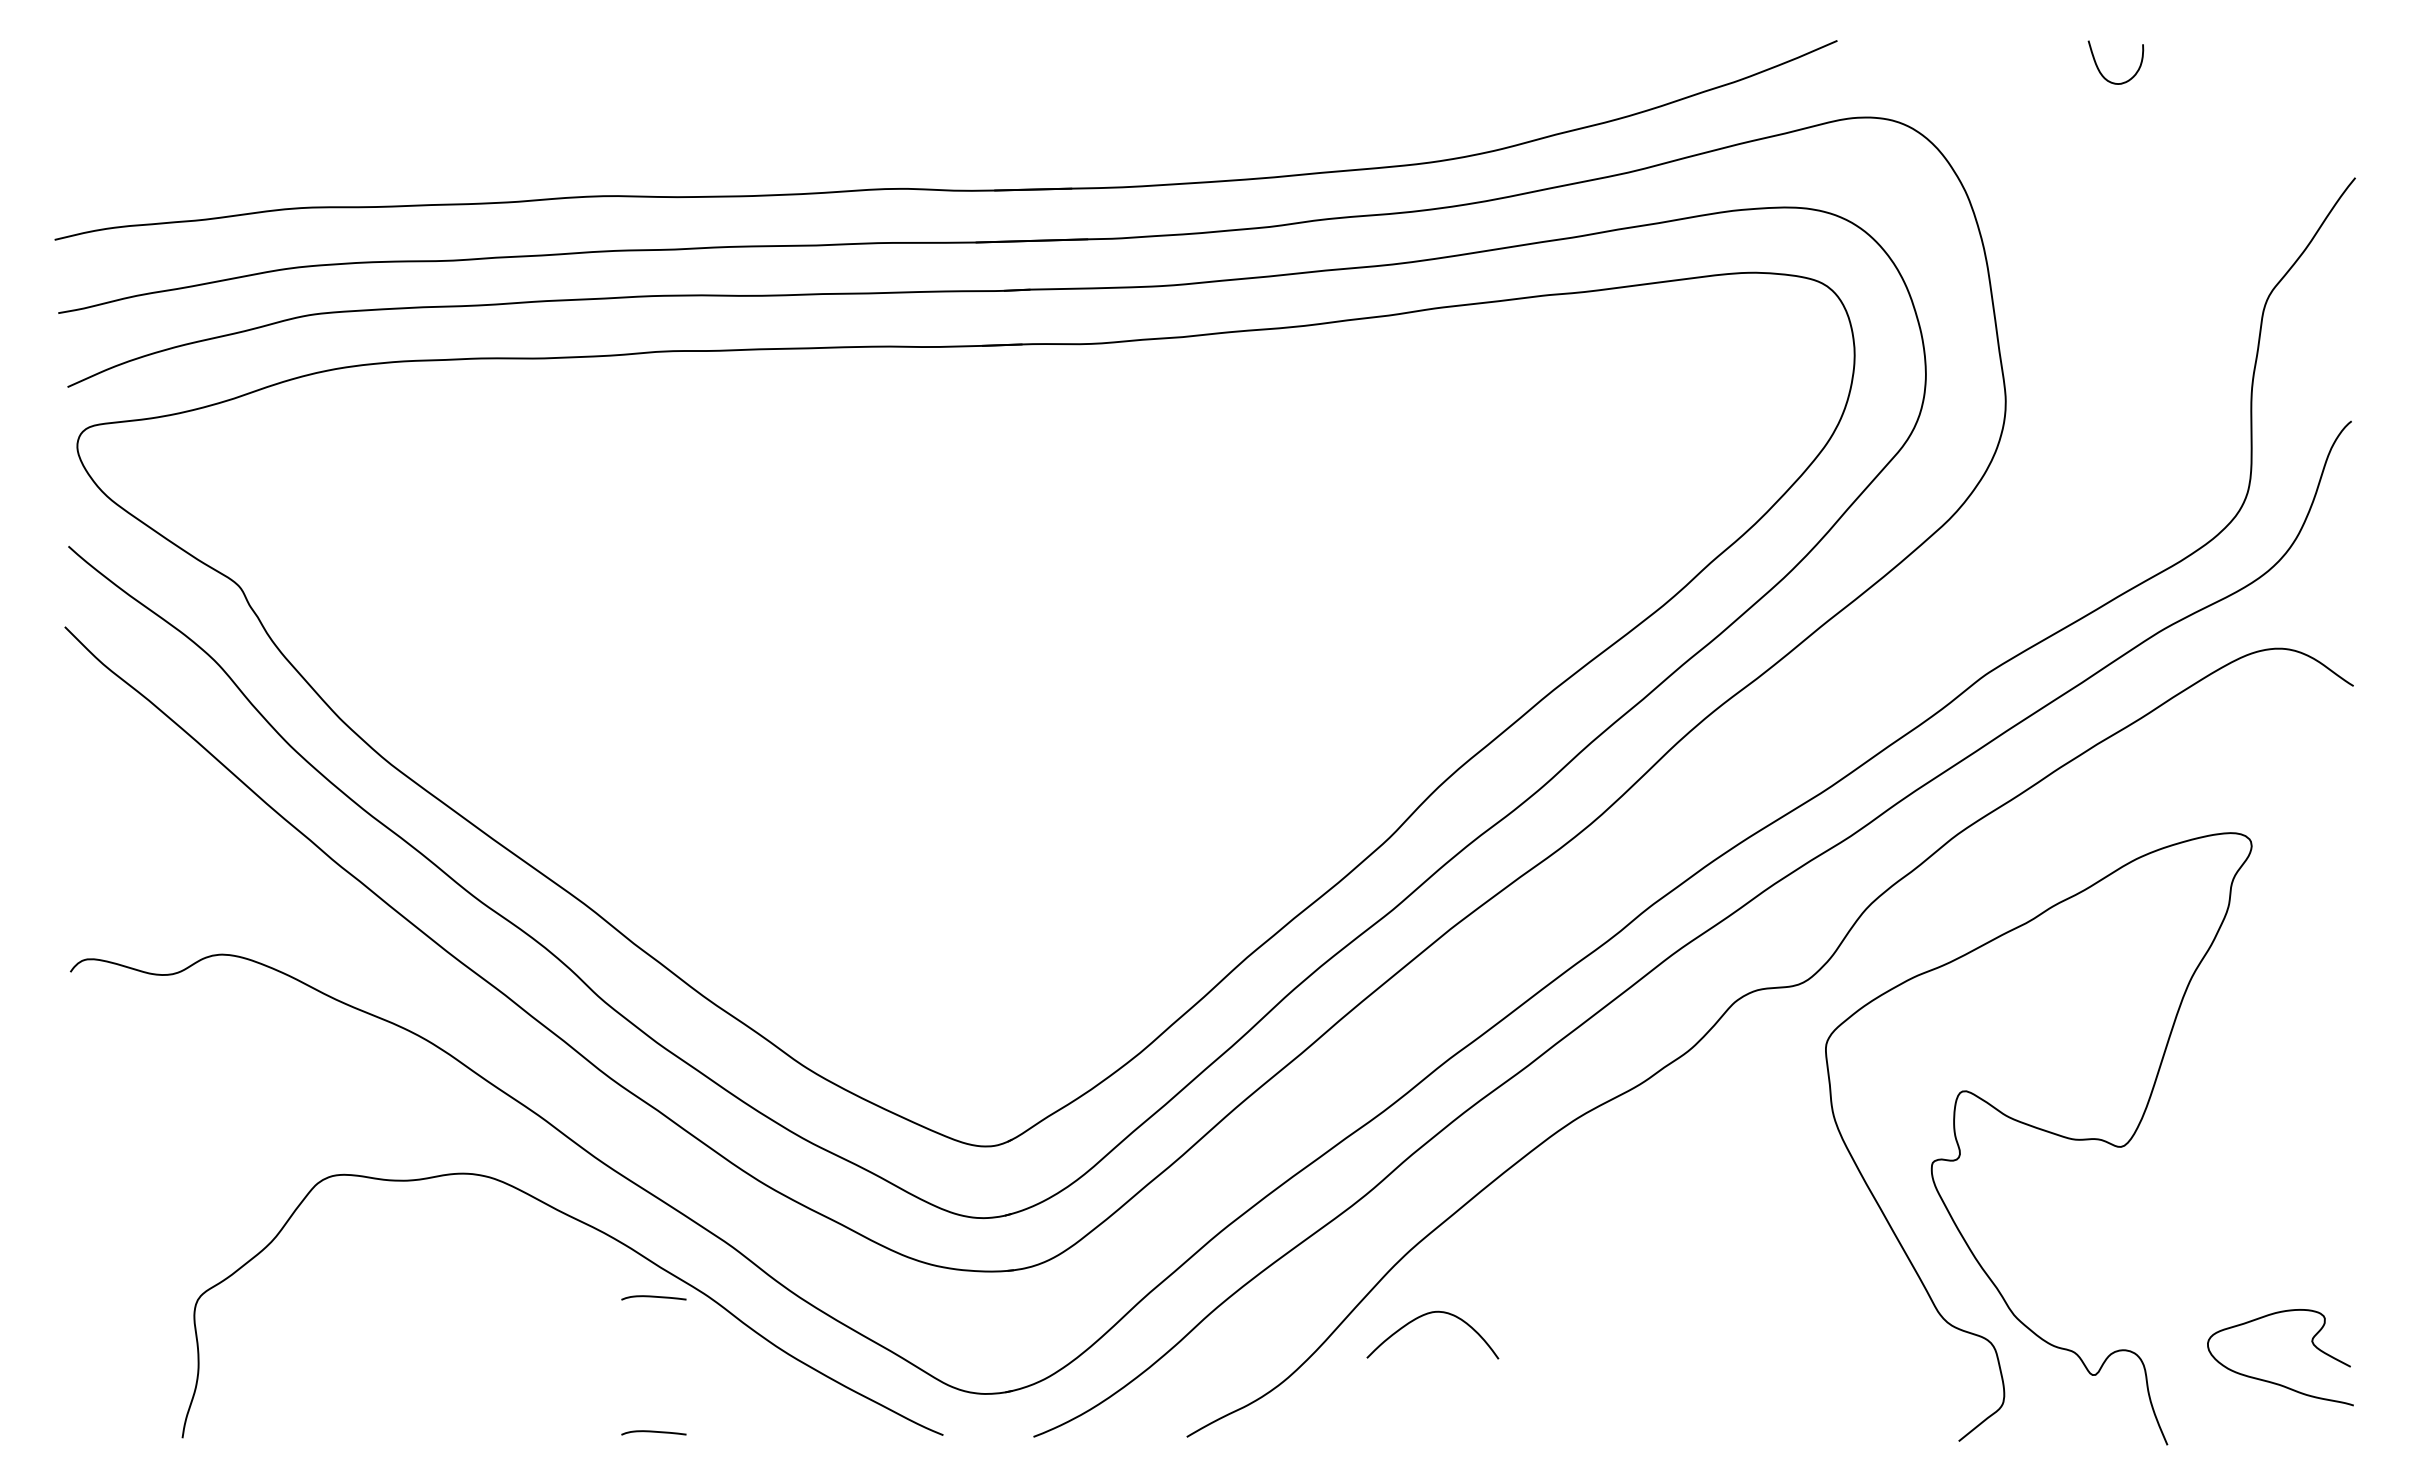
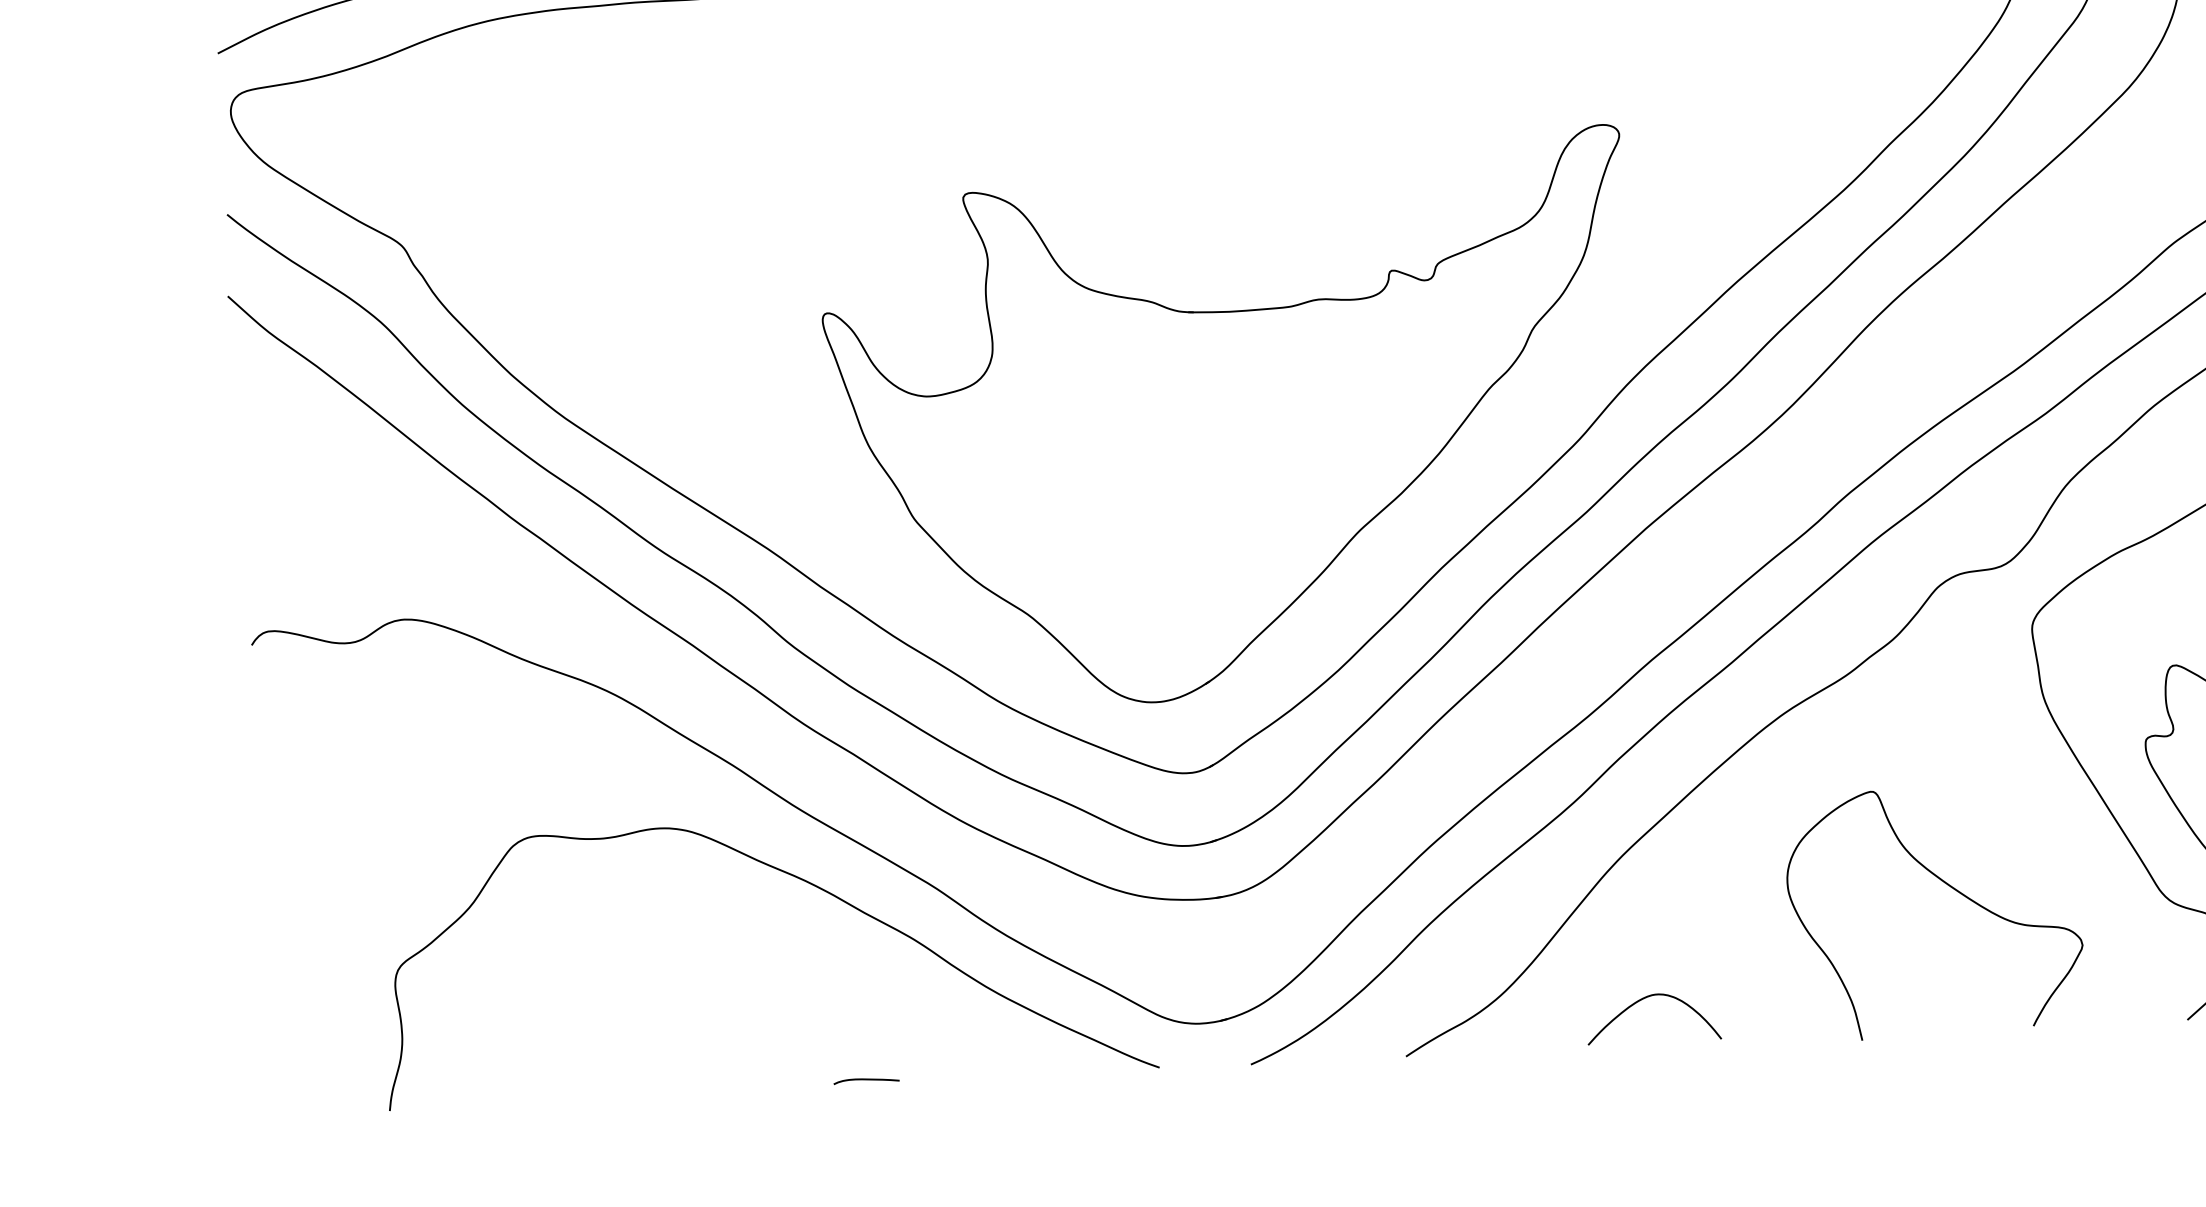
part: (1047, 801) -> (1231, 420), added
curve: (653, 1297) -> (858, 943), removed
curve: (1730, 1297) -> (1948, 886), added
curve: (1423, 1316) -> (1643, 999), moved

